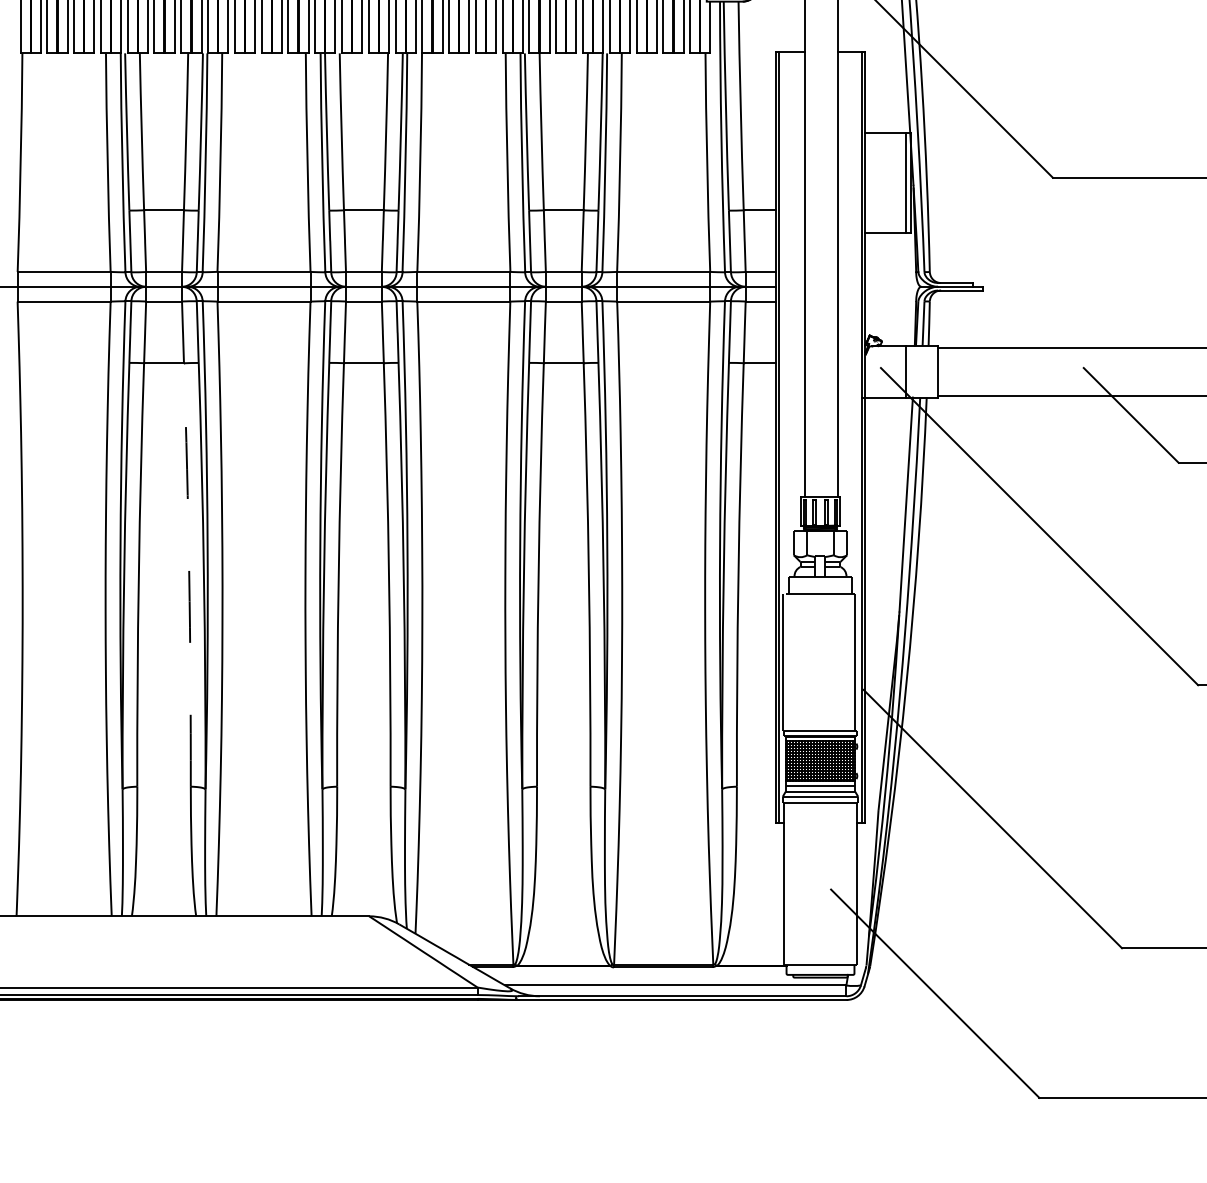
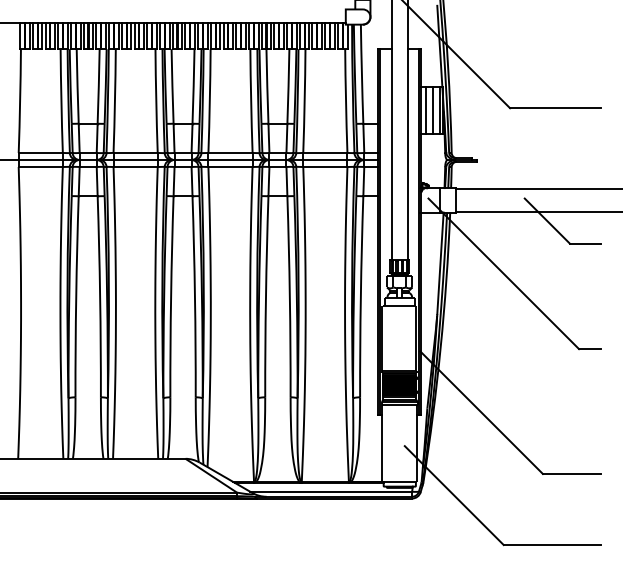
line: (876, 182) -> (426, 110), added
line: (891, 182) -> (433, 110), added
arc: (189, 574) -> (100, 296), dashed -> solid

